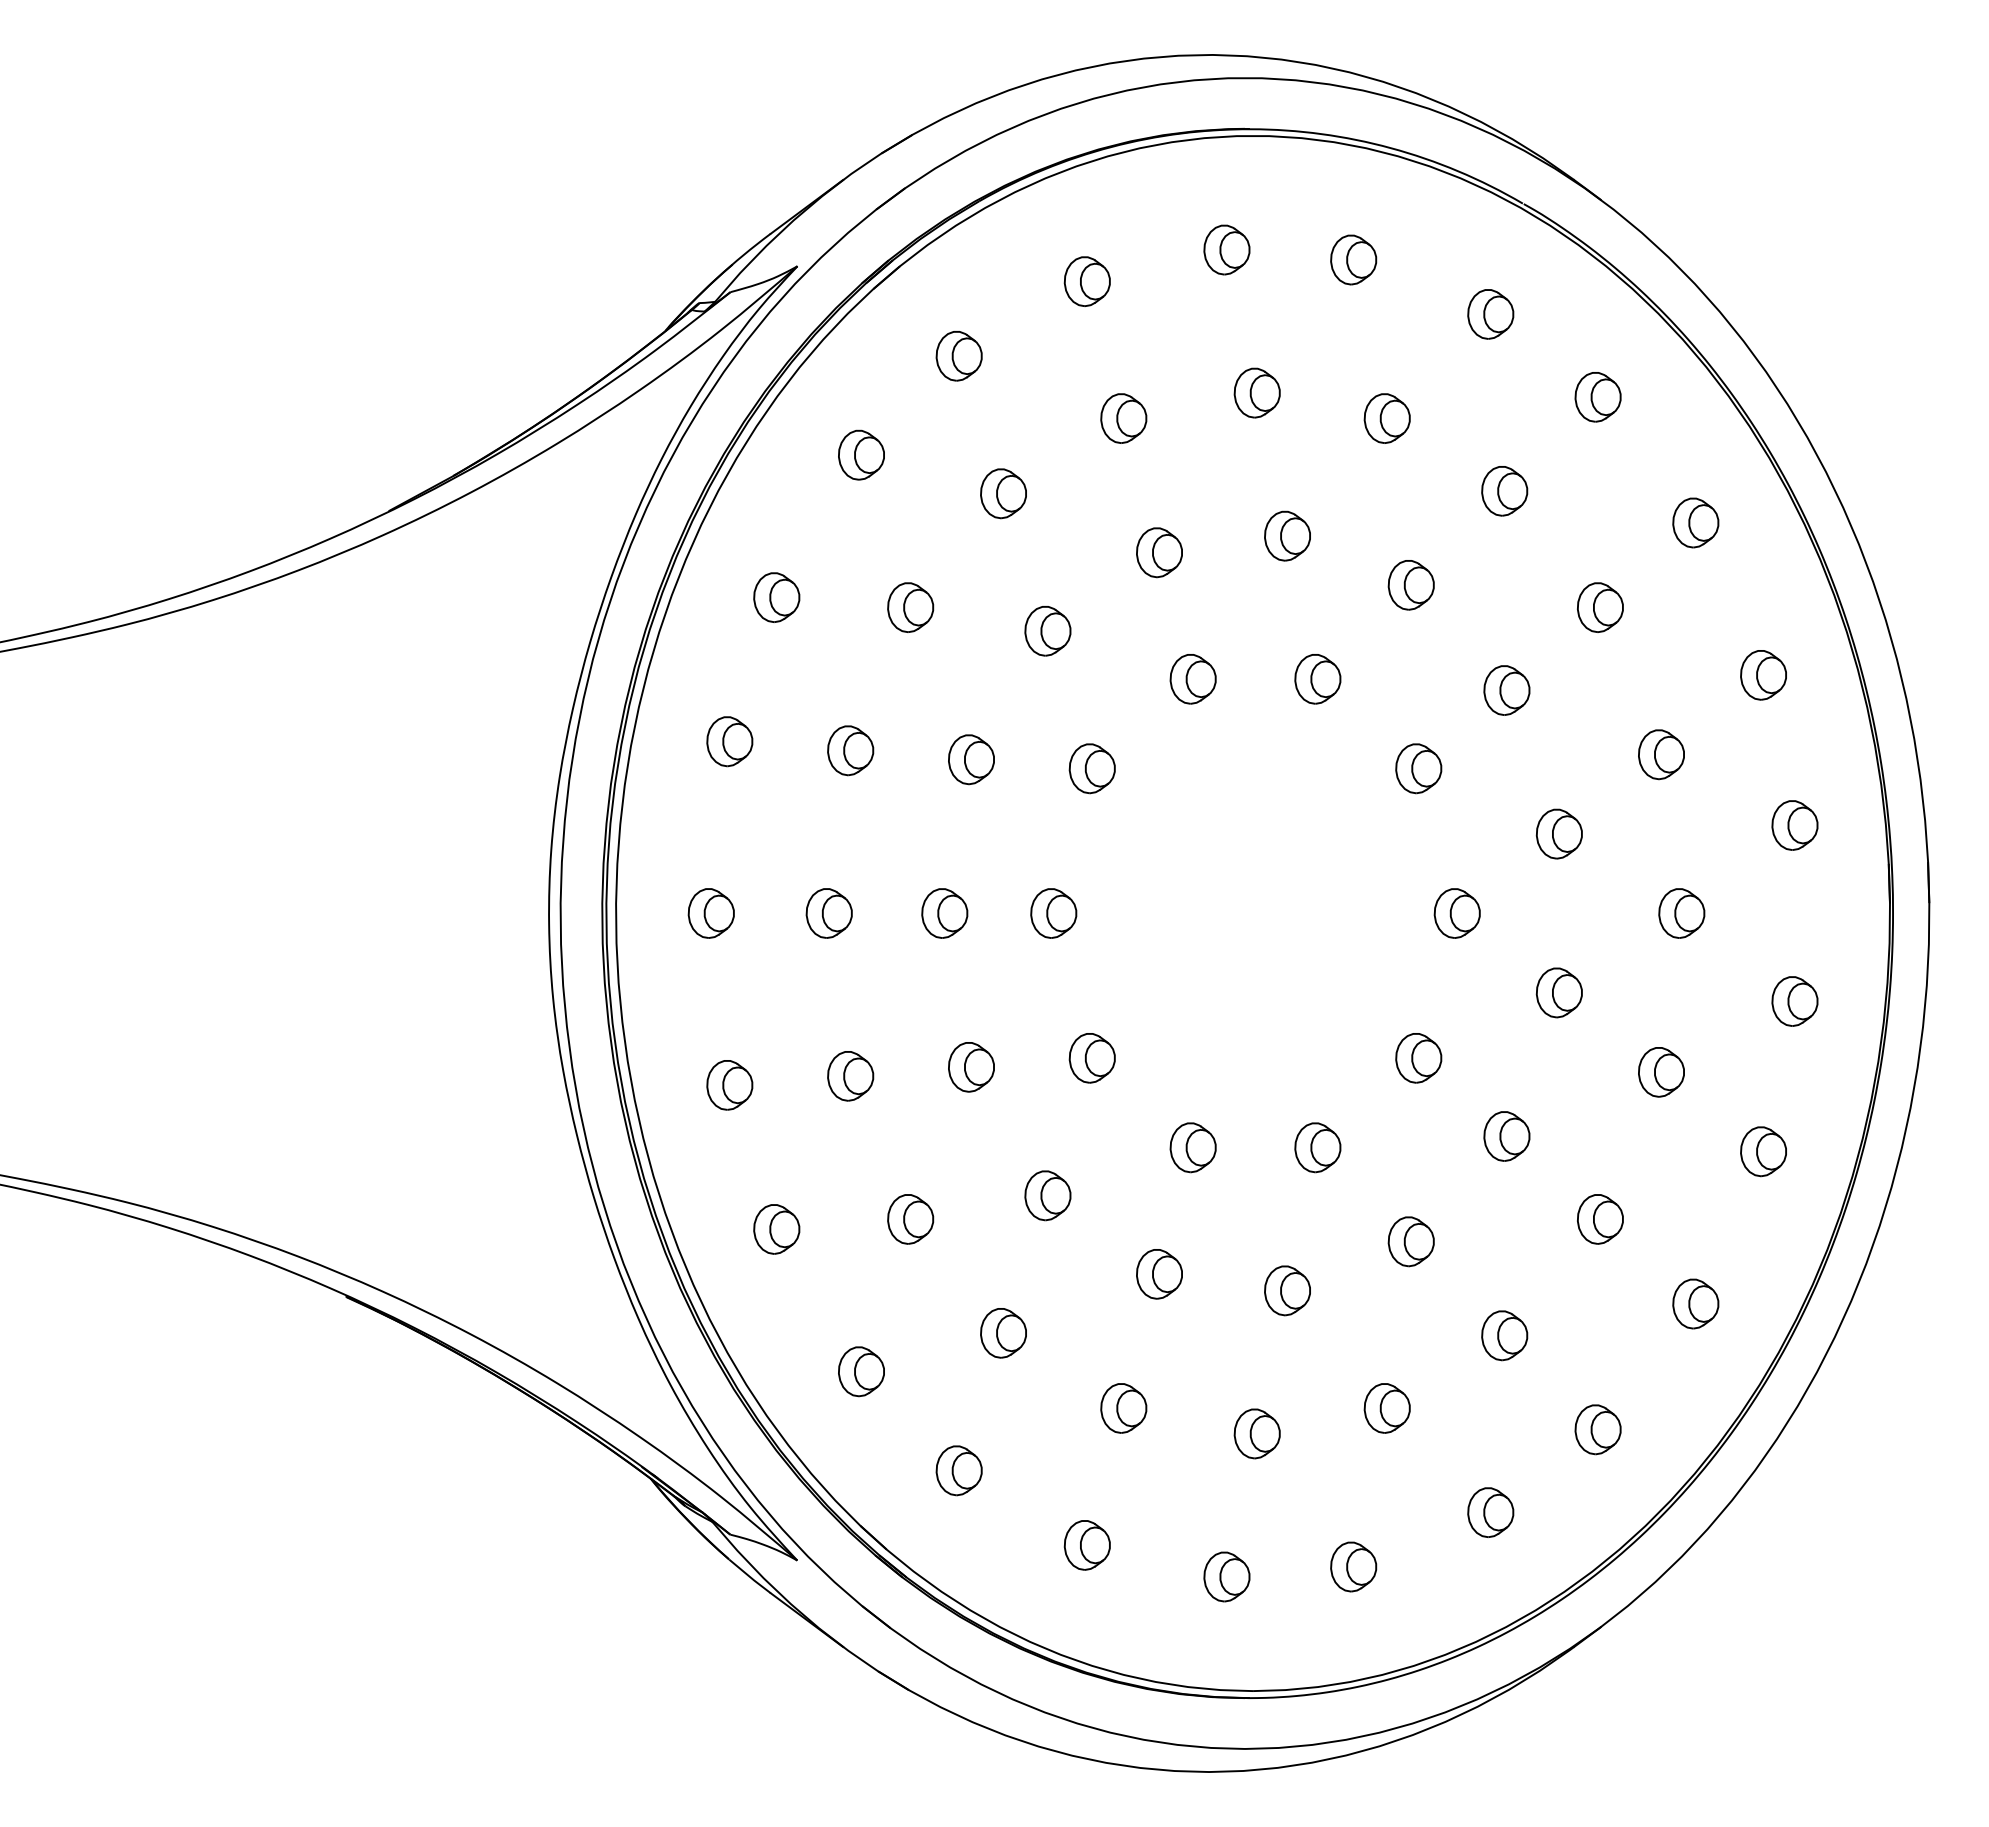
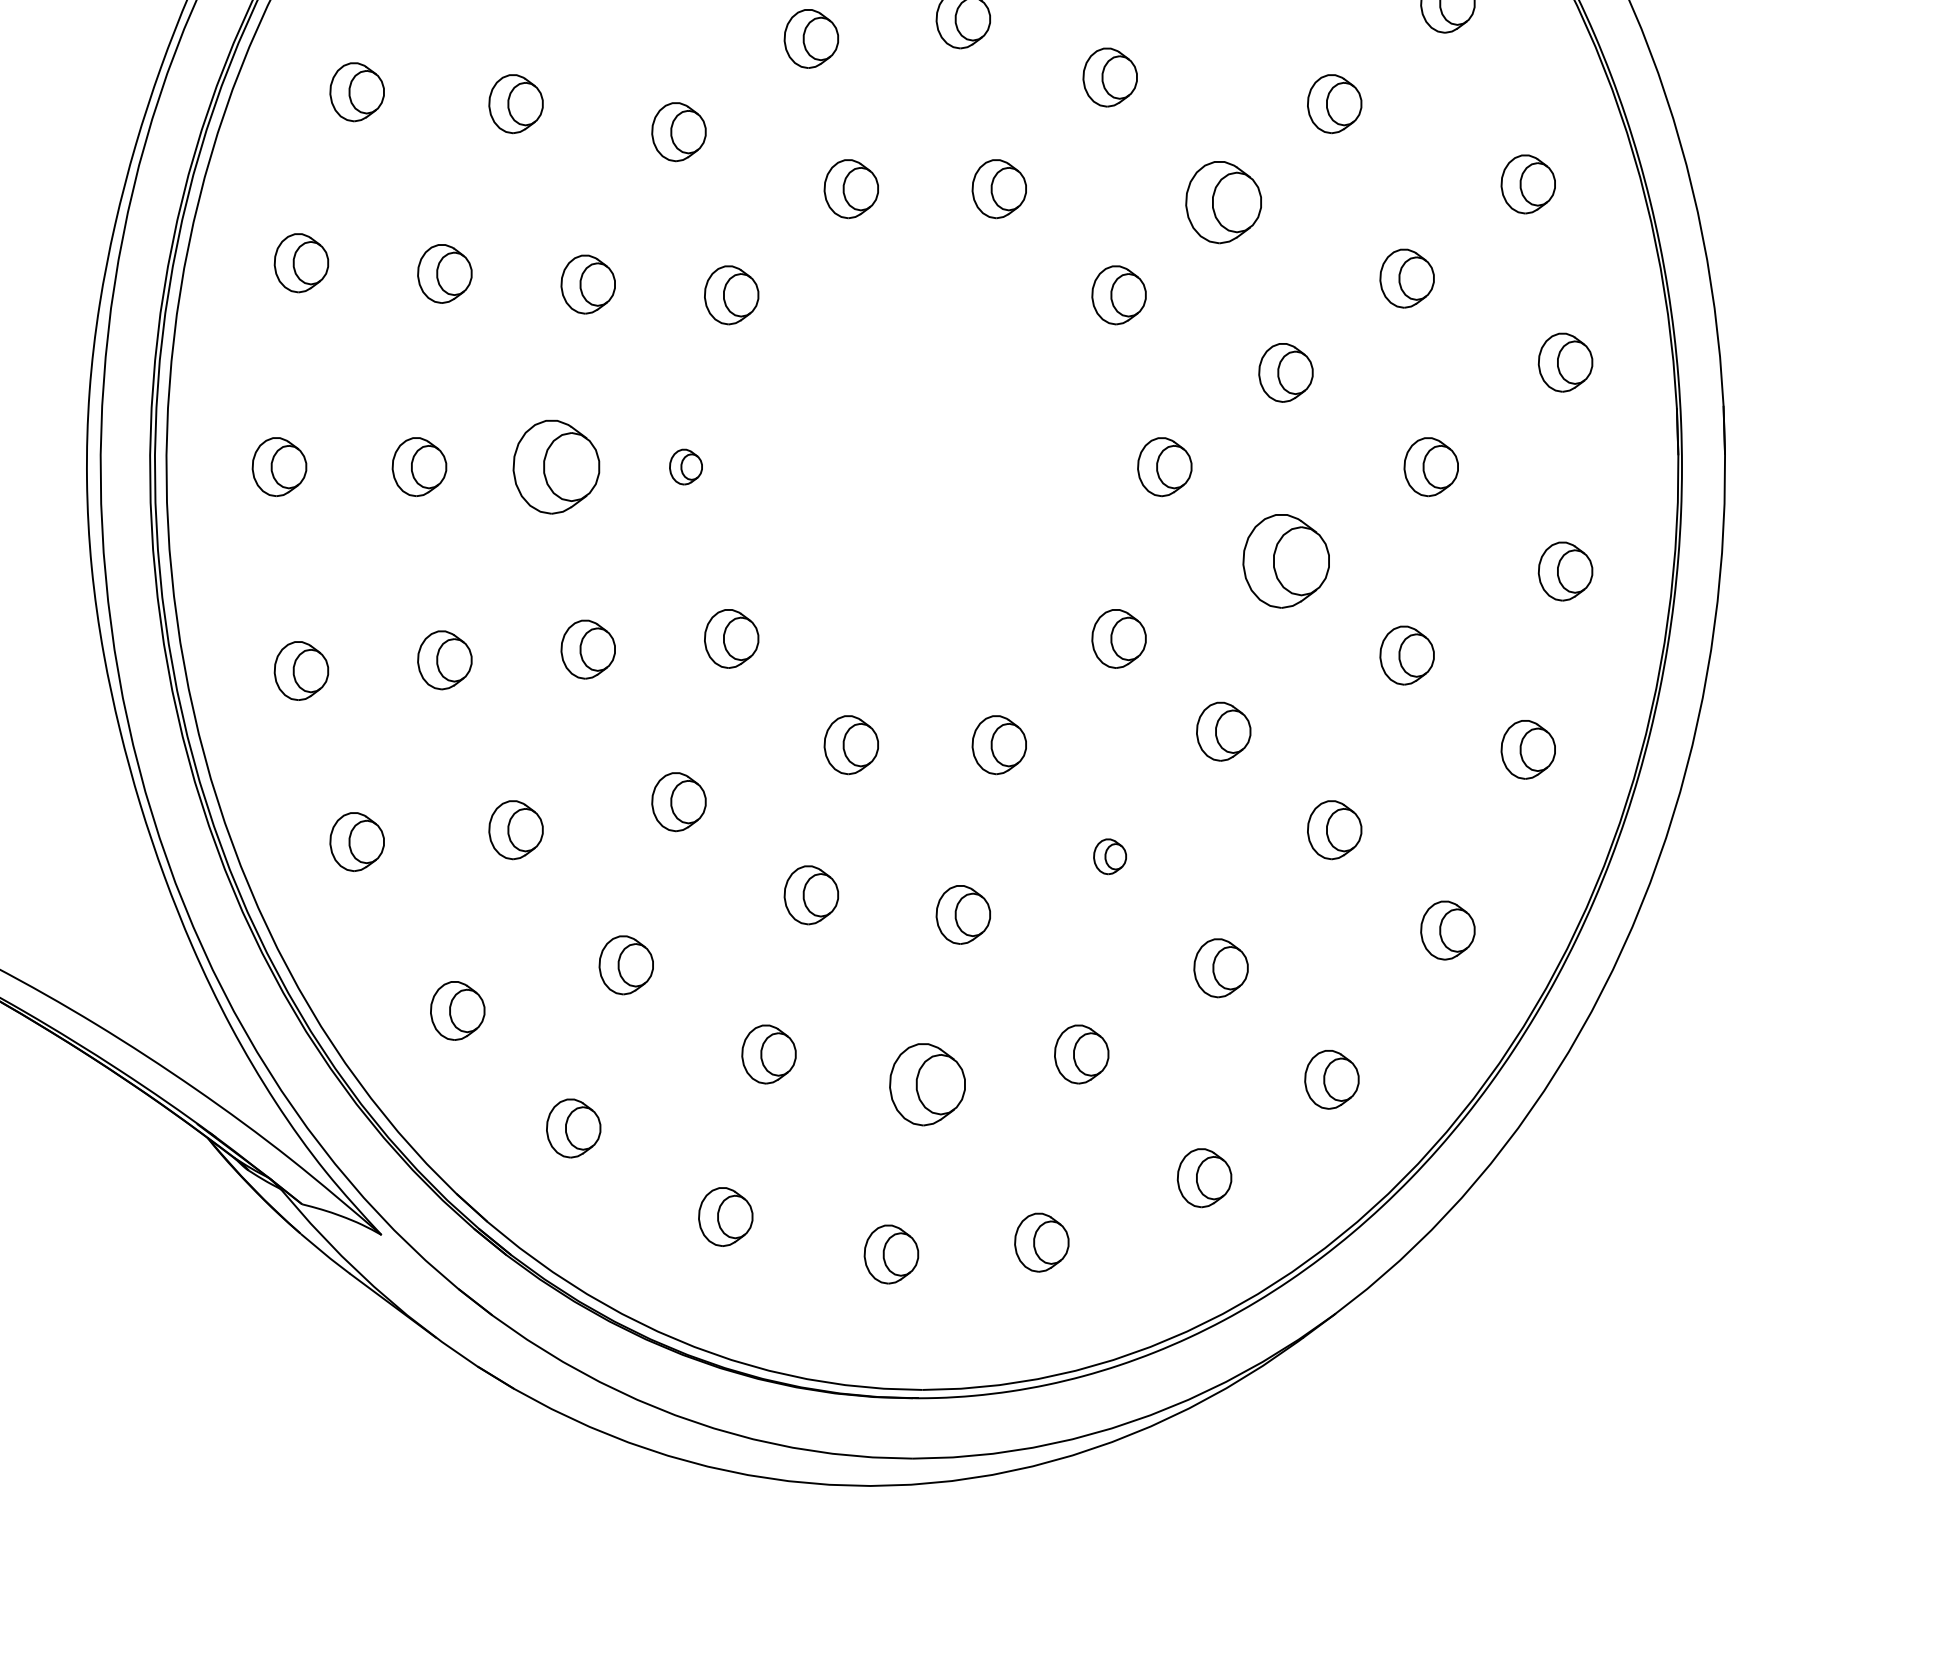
part: (1506, 690) -> (1223, 202), size x1.4
part: (944, 913) -> (556, 467), size x1.6
part: (1053, 913) -> (685, 467), size x0.6
part: (1558, 992) -> (1284, 560), size x1.6
part: (1410, 1241) -> (1109, 856), size x0.6
part: (1256, 1433) -> (926, 1084), size x1.4

